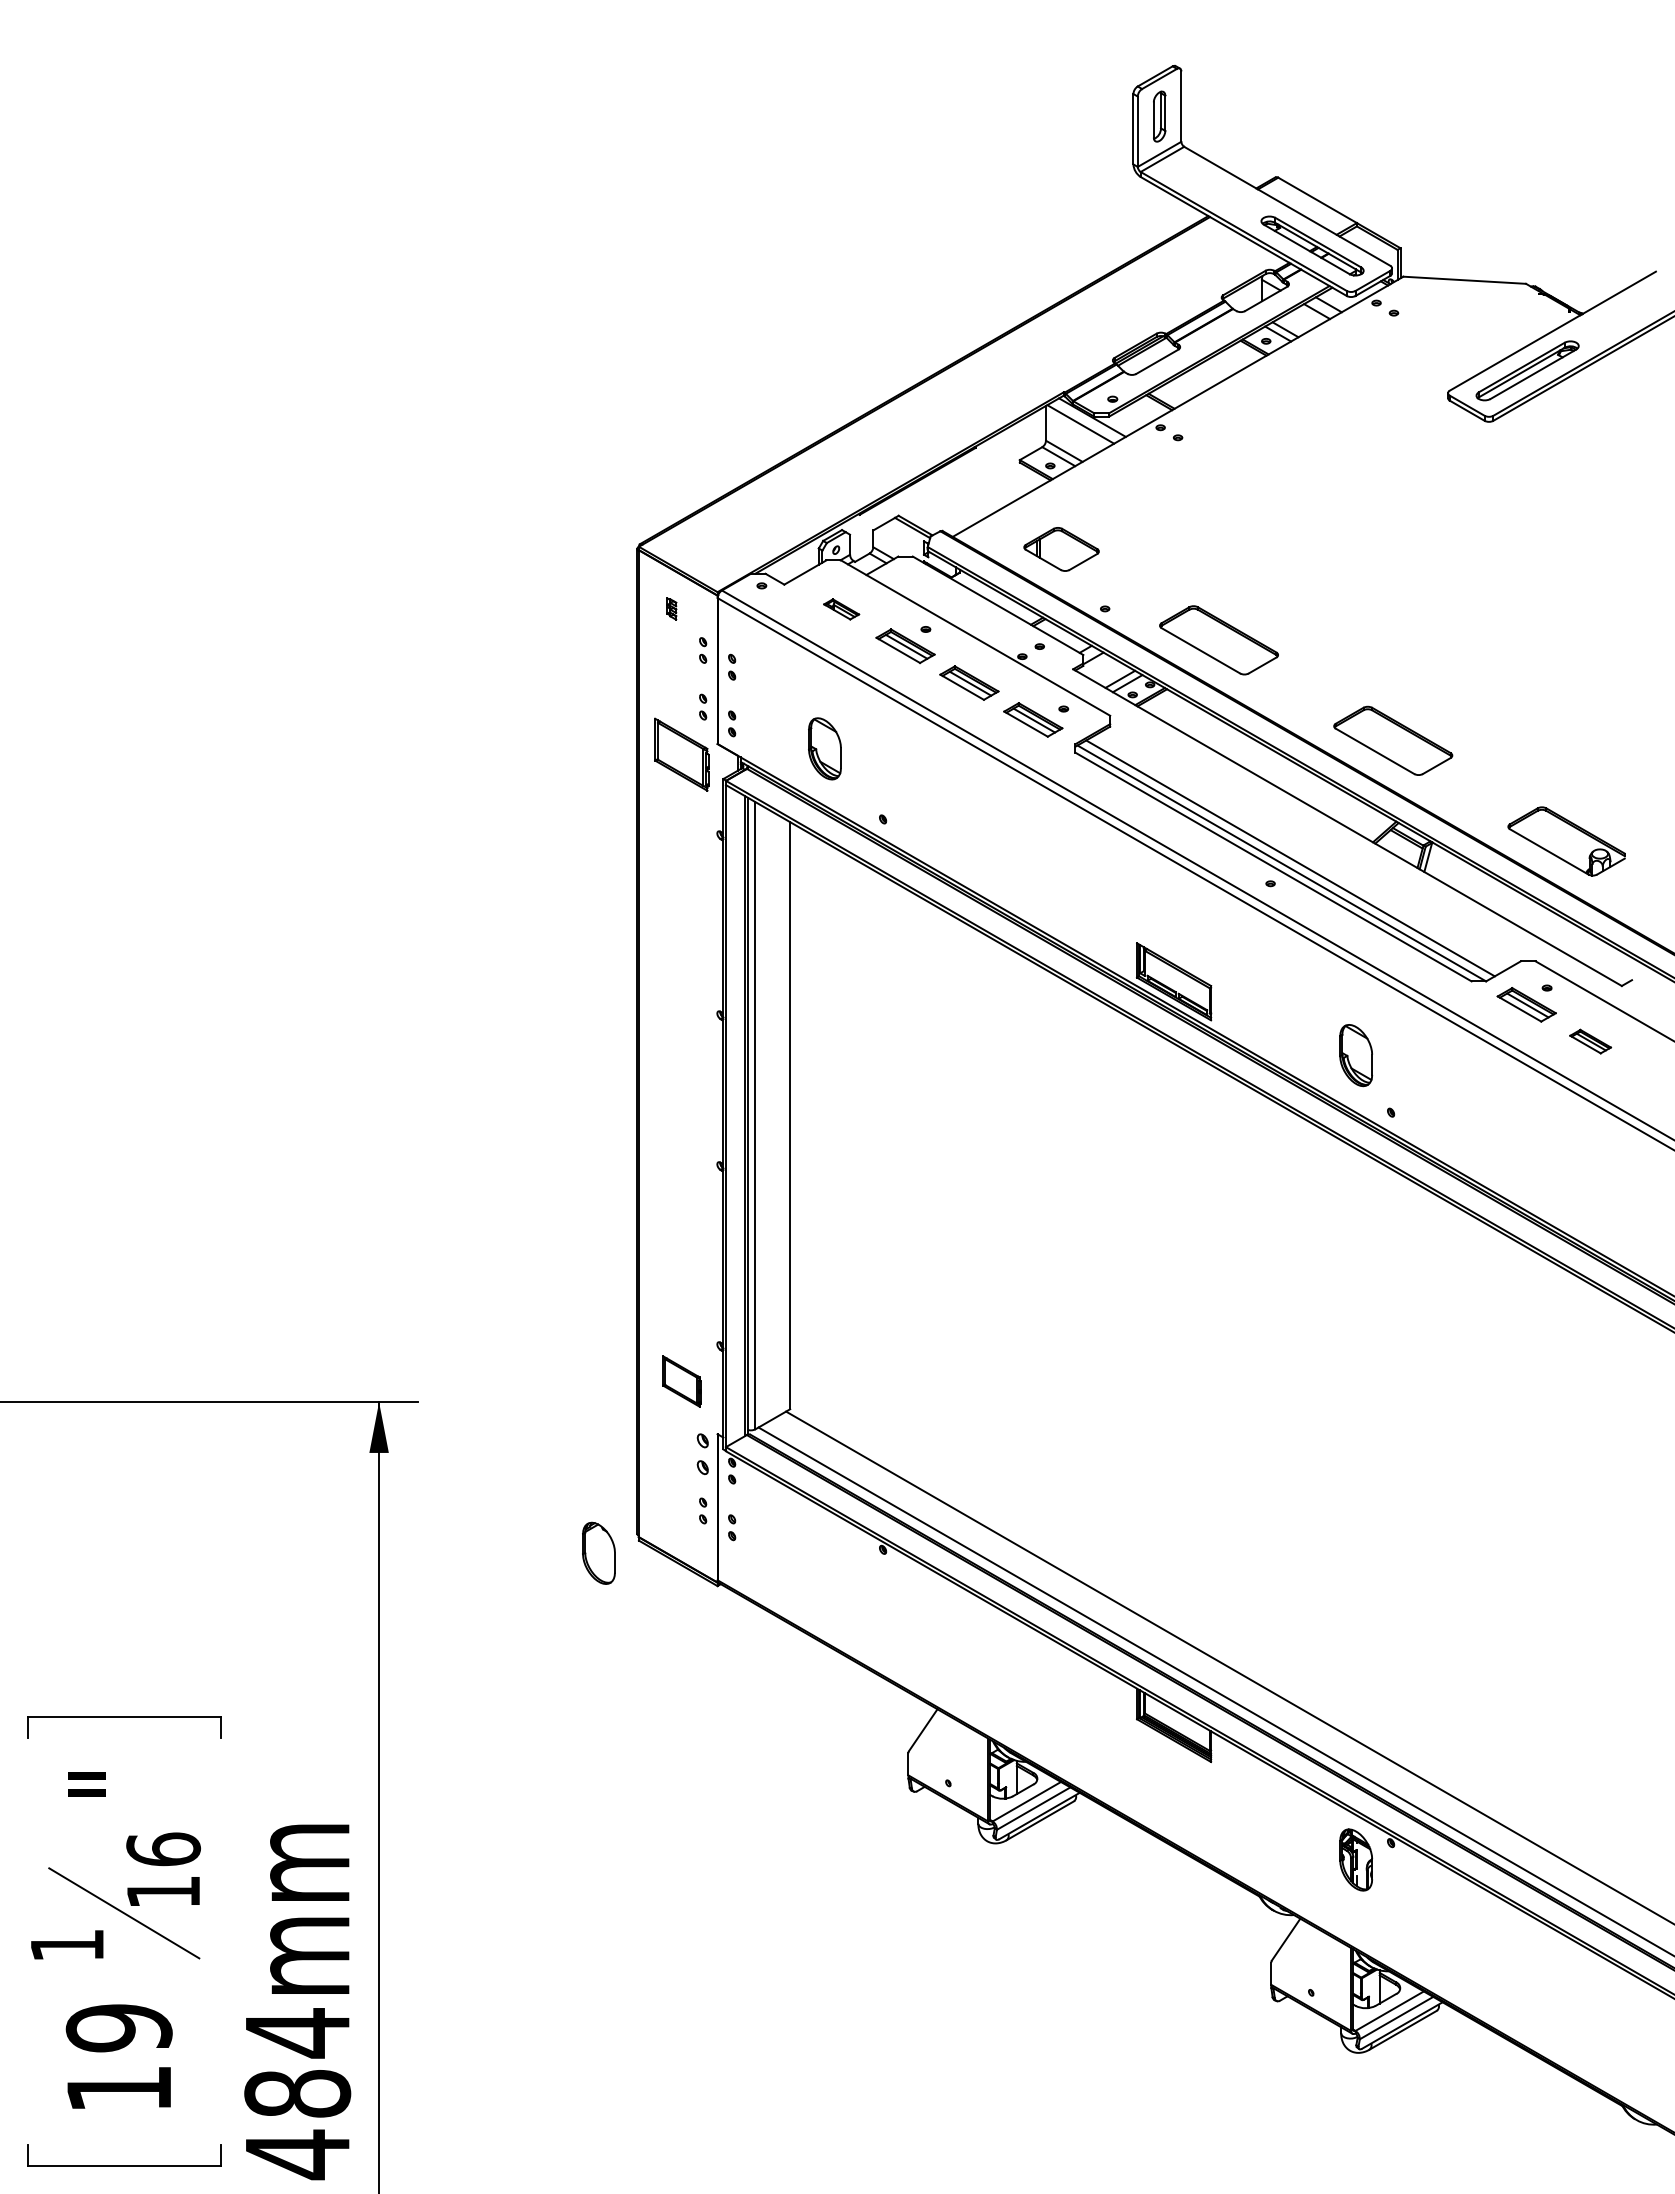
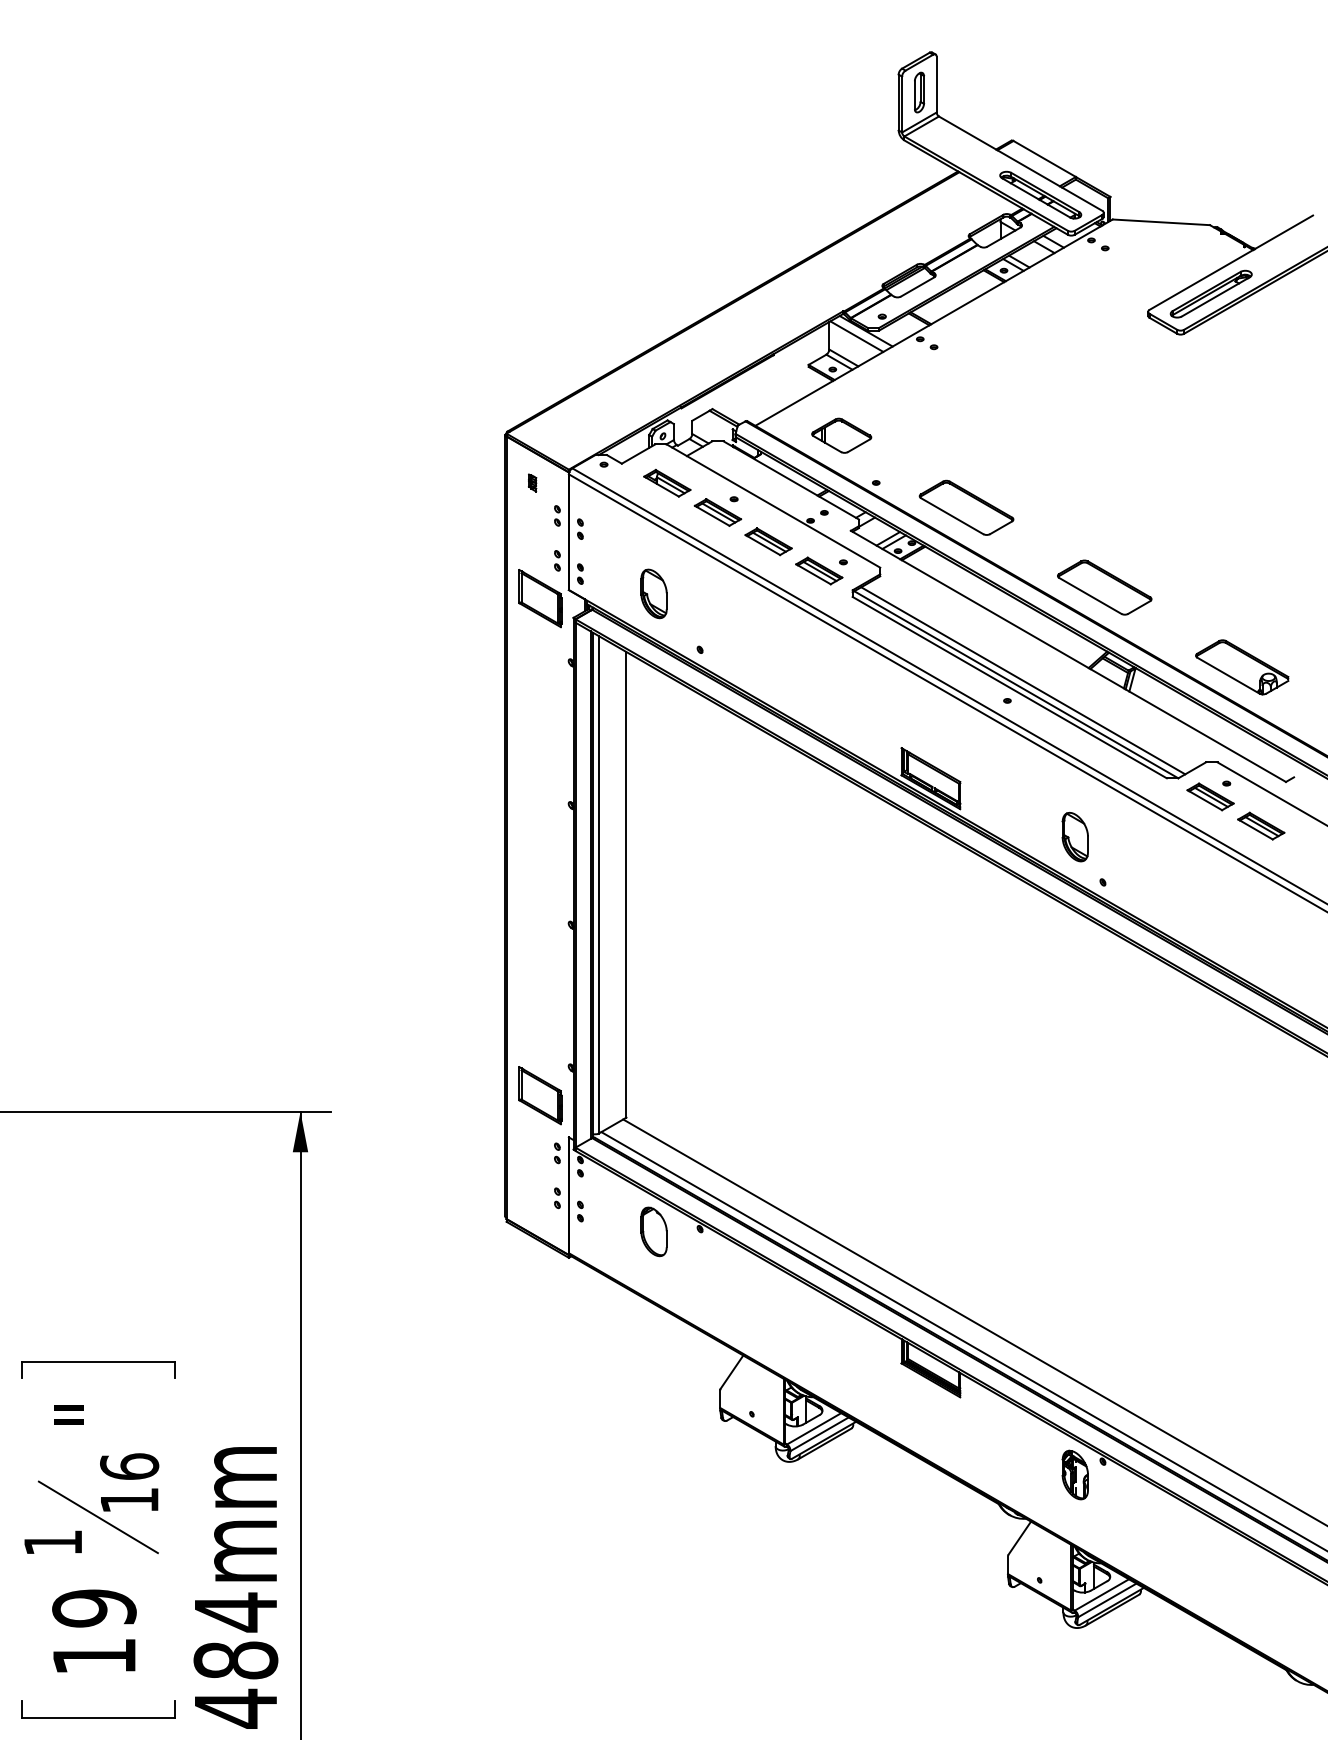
part: (841, 609) -> (667, 483), size x1.67
part: (1590, 1041) -> (1261, 825), size x1.43
part: (681, 1381) -> (540, 1095), size x1.43
part: (703, 1454) -> (557, 1153), size x0.62
part: (598, 1552) -> (653, 1231), moved

